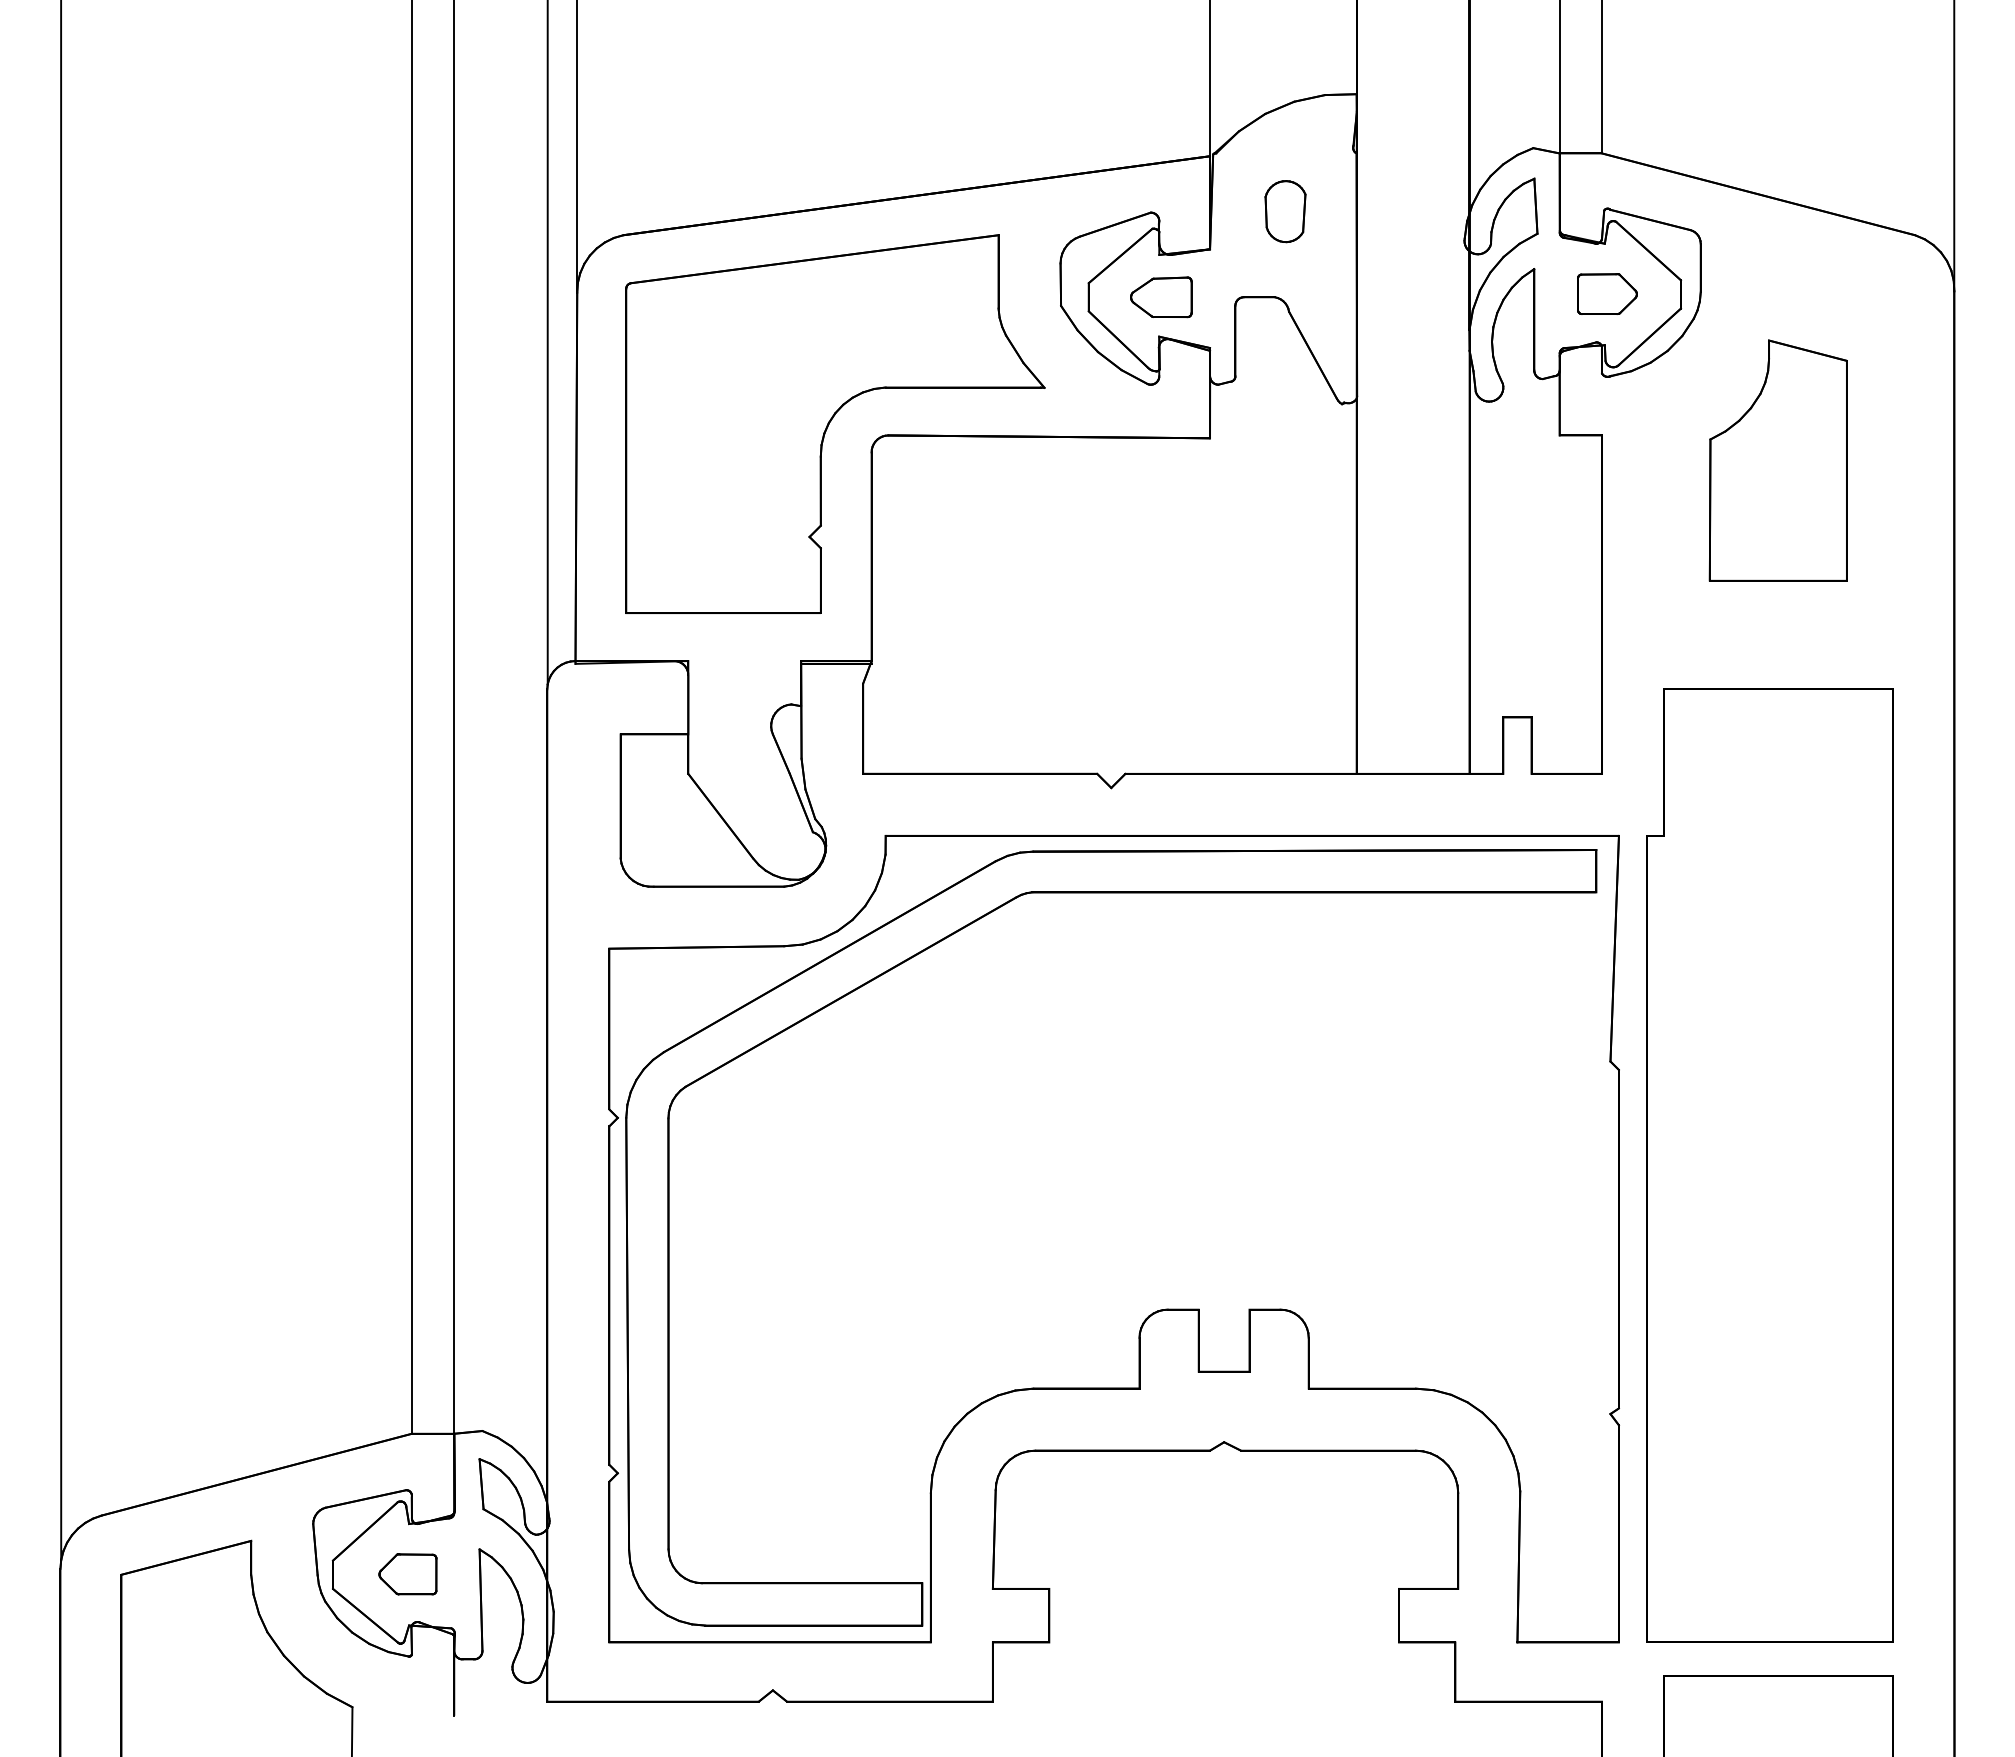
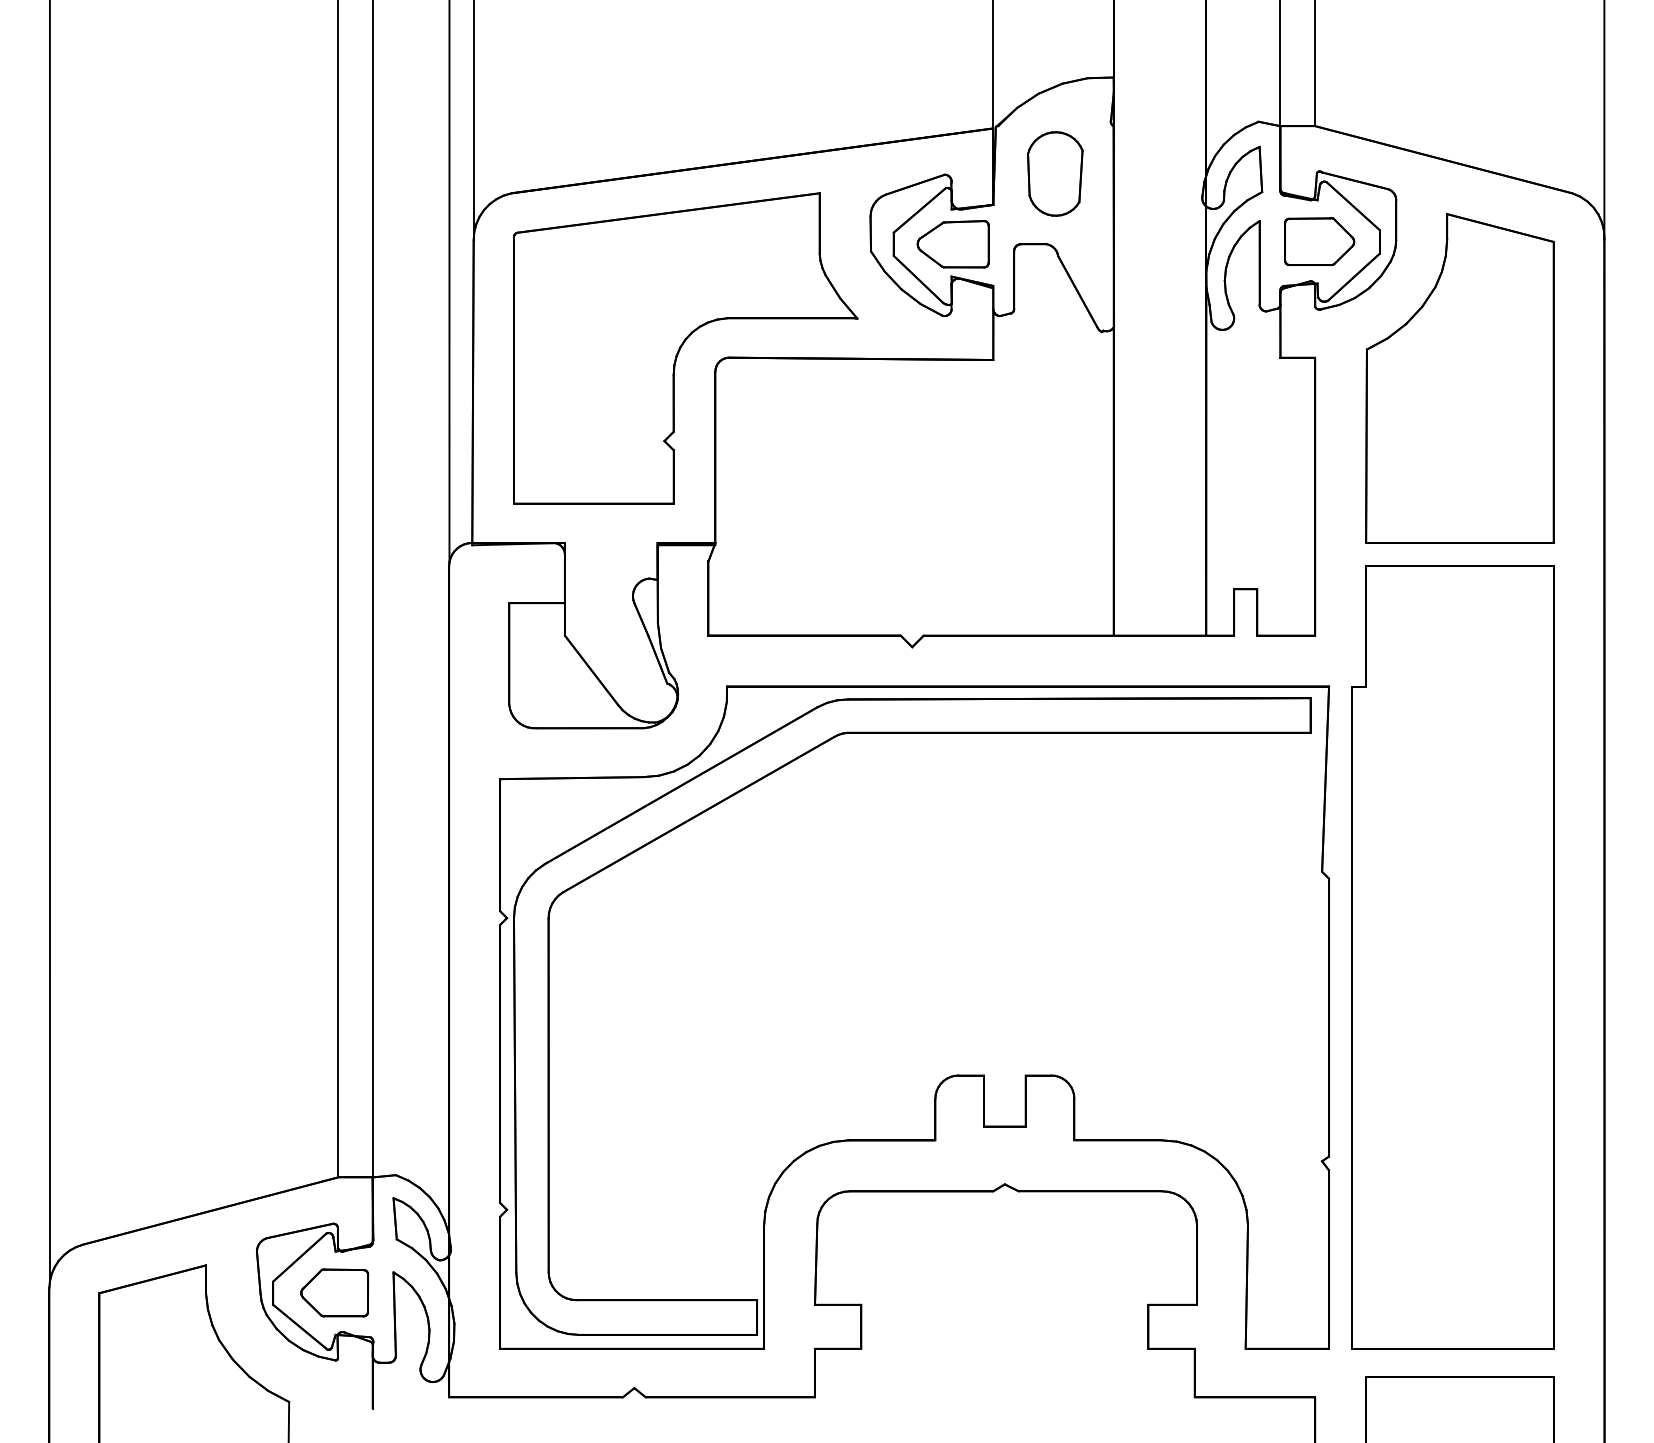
part: (1285, 211) -> (1055, 173), size x1.67
part: (1607, 293) -> (1319, 241), size x1.43
part: (1161, 297) -> (953, 244), size x1.43
part: (1778, 460) -> (1460, 378), size x1.67
part: (407, 1573) -> (334, 1292), size x1.43

